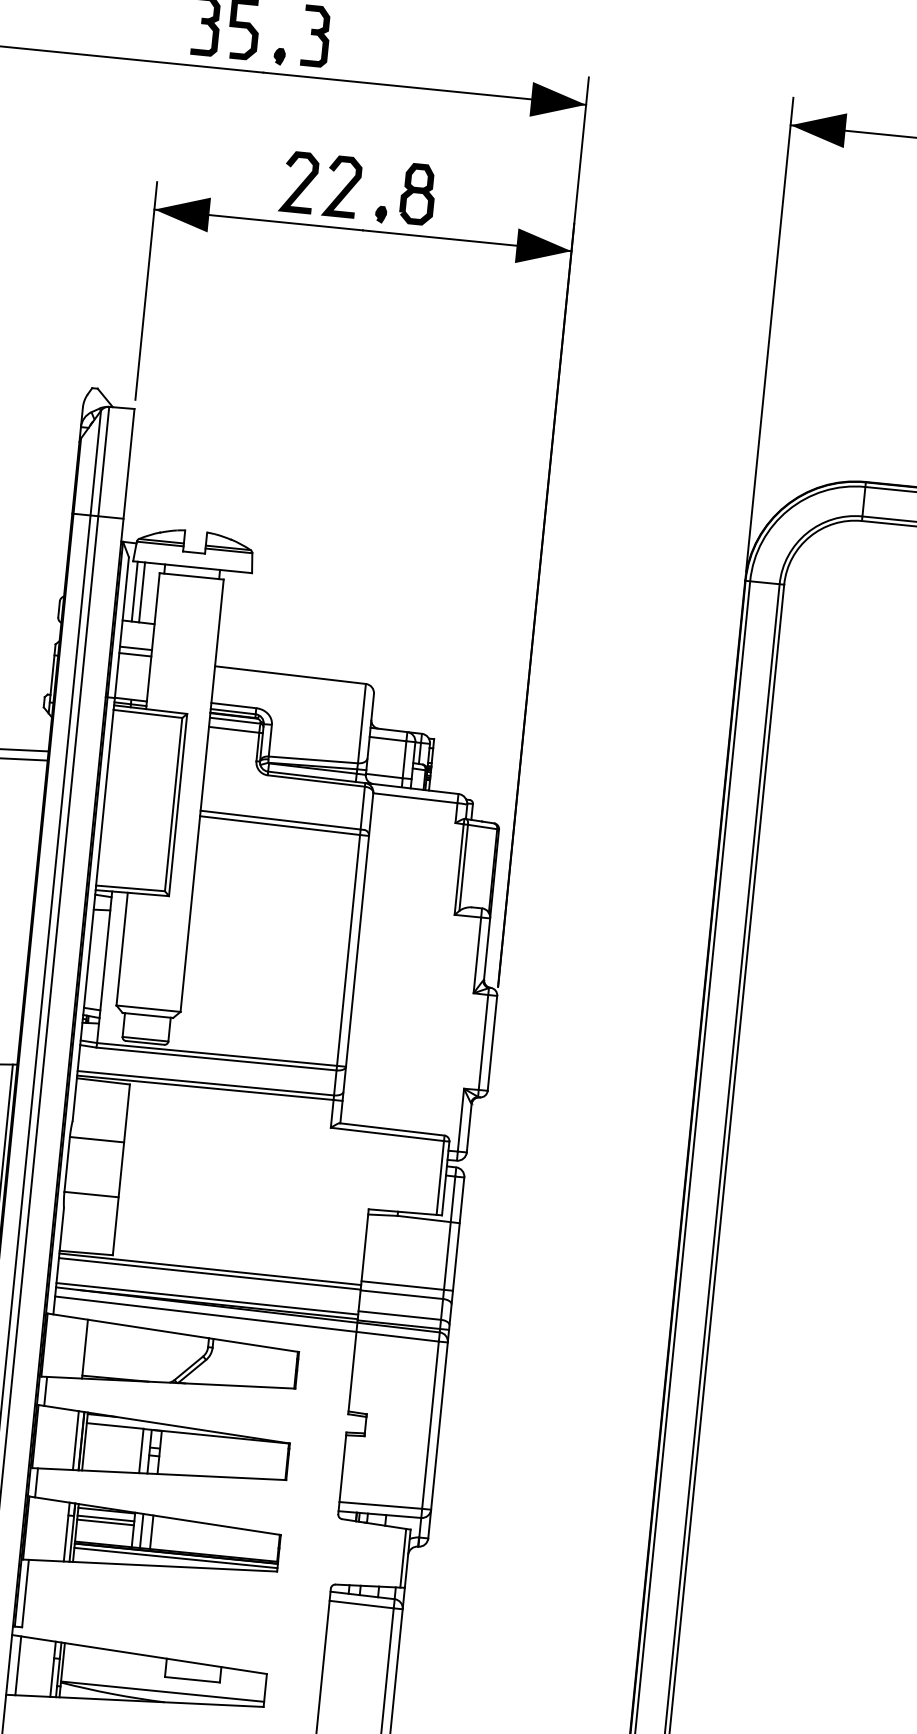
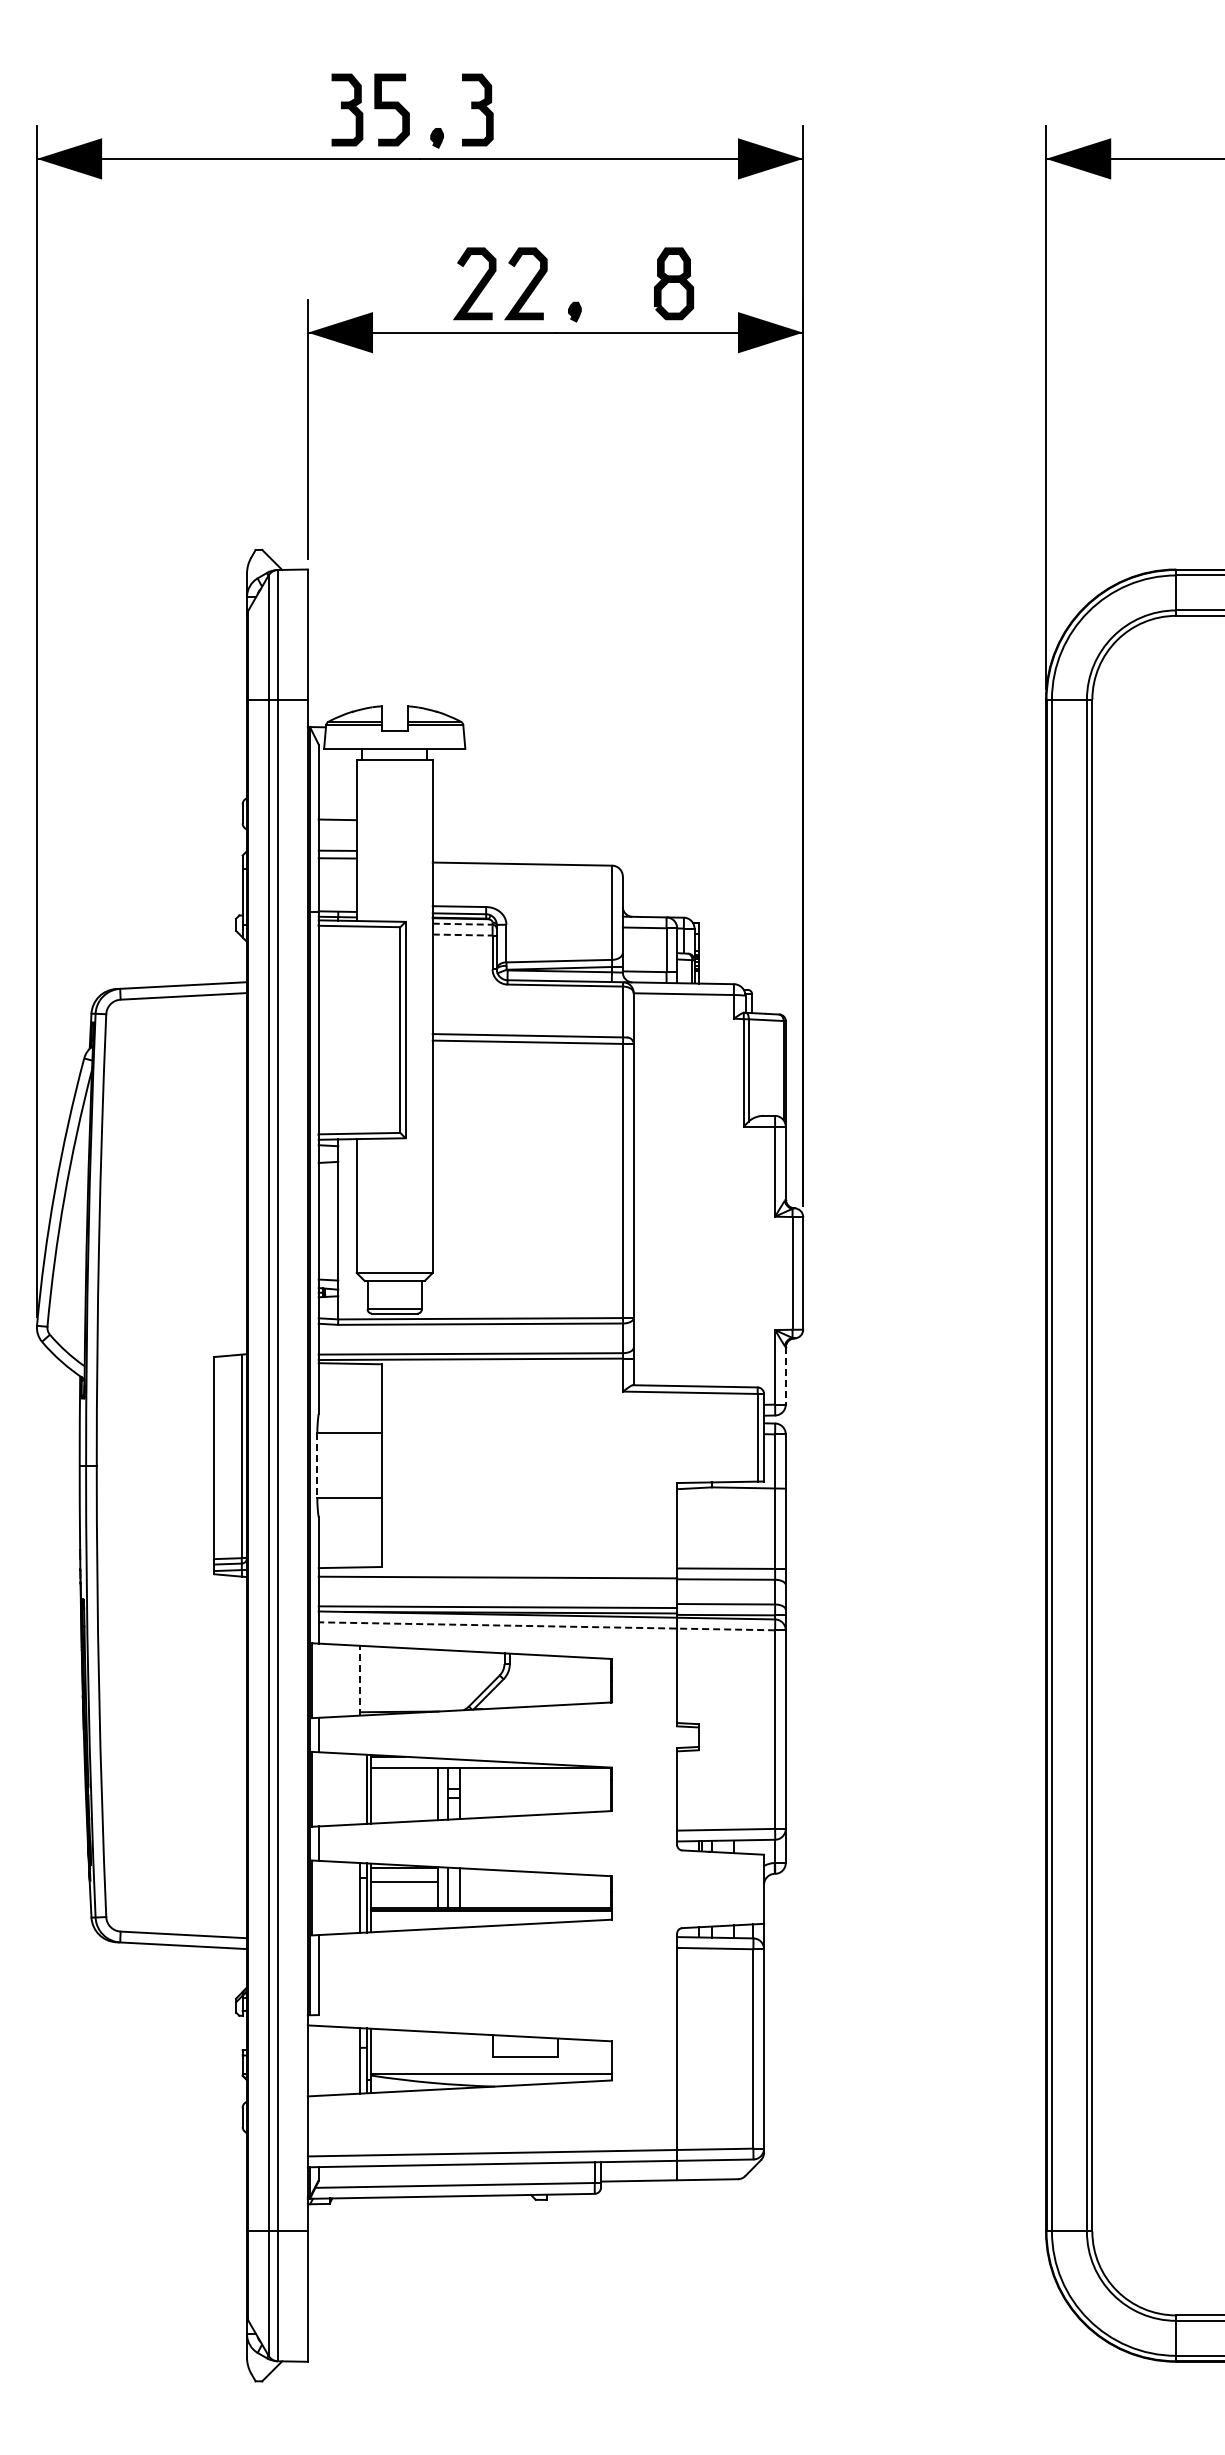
part: (418, 194) -> (674, 283), moved
line: (134, 591) -> (329, 783), removed
line: (142, 591) -> (338, 783), removed
line: (234, 720) -> (462, 924), solid -> dashed
line: (233, 730) -> (462, 935), solid -> dashed
line: (469, 1127) -> (785, 1375), solid -> dashed
line: (67, 1164) -> (317, 1465), solid -> dashed
line: (210, 1268) -> (497, 1571), removed
line: (246, 1319) -> (546, 1626), solid -> dashed
line: (84, 1348) -> (359, 1680), solid -> dashed
line: (75, 1440) -> (359, 1789), removed
line: (105, 1518) -> (404, 1877), removed
line: (175, 1557) -> (490, 1915), removed
line: (403, 1558) -> (758, 1889), removed
line: (18, 1665) -> (318, 2060), removed

